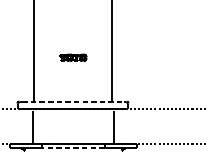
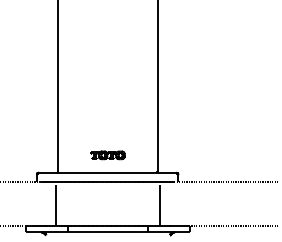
part: (72, 57) -> (107, 155), moved
line: (72, 101) -> (107, 172), dashed -> solid
line: (73, 148) -> (108, 232), dashed -> solid

